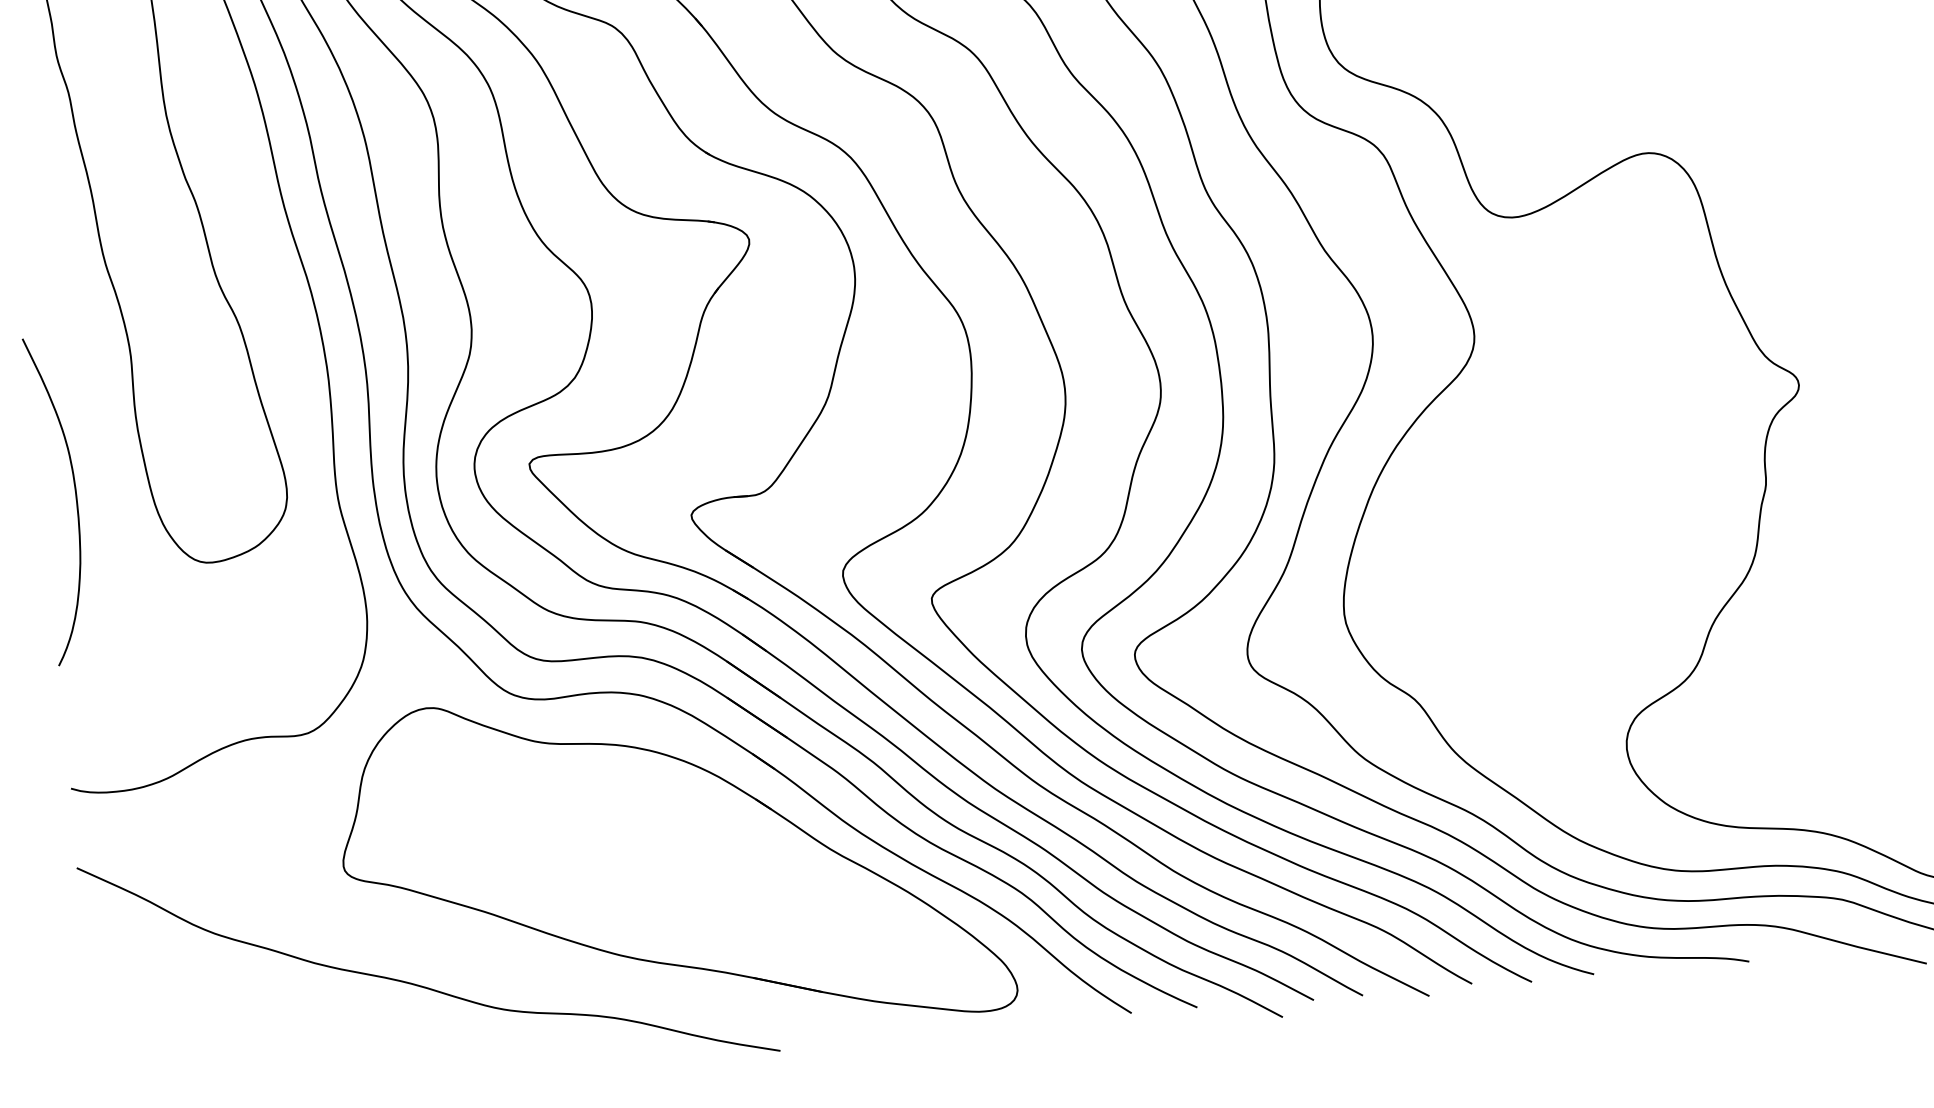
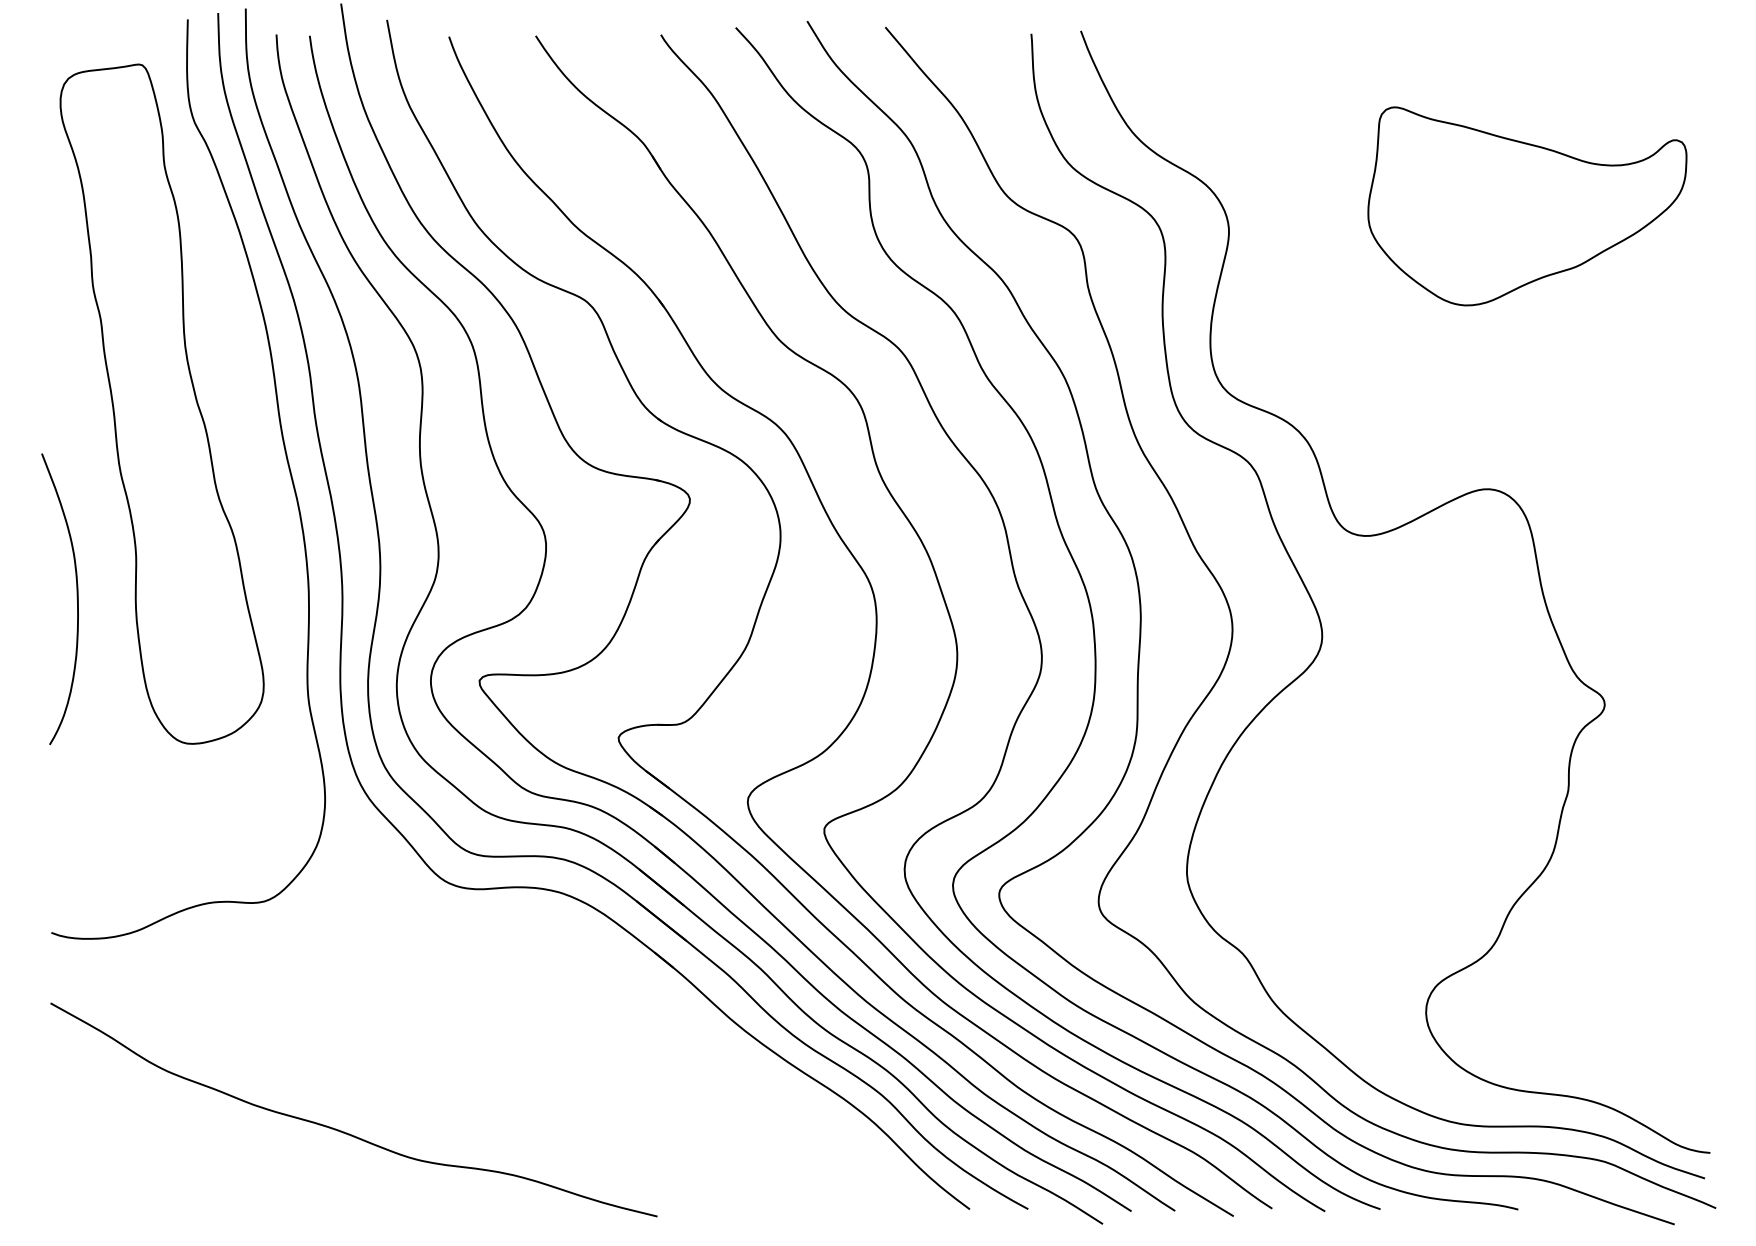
curve: (75, 498) -> (76, 598), moved
part: (675, 862) -> (578, 1042), removed

